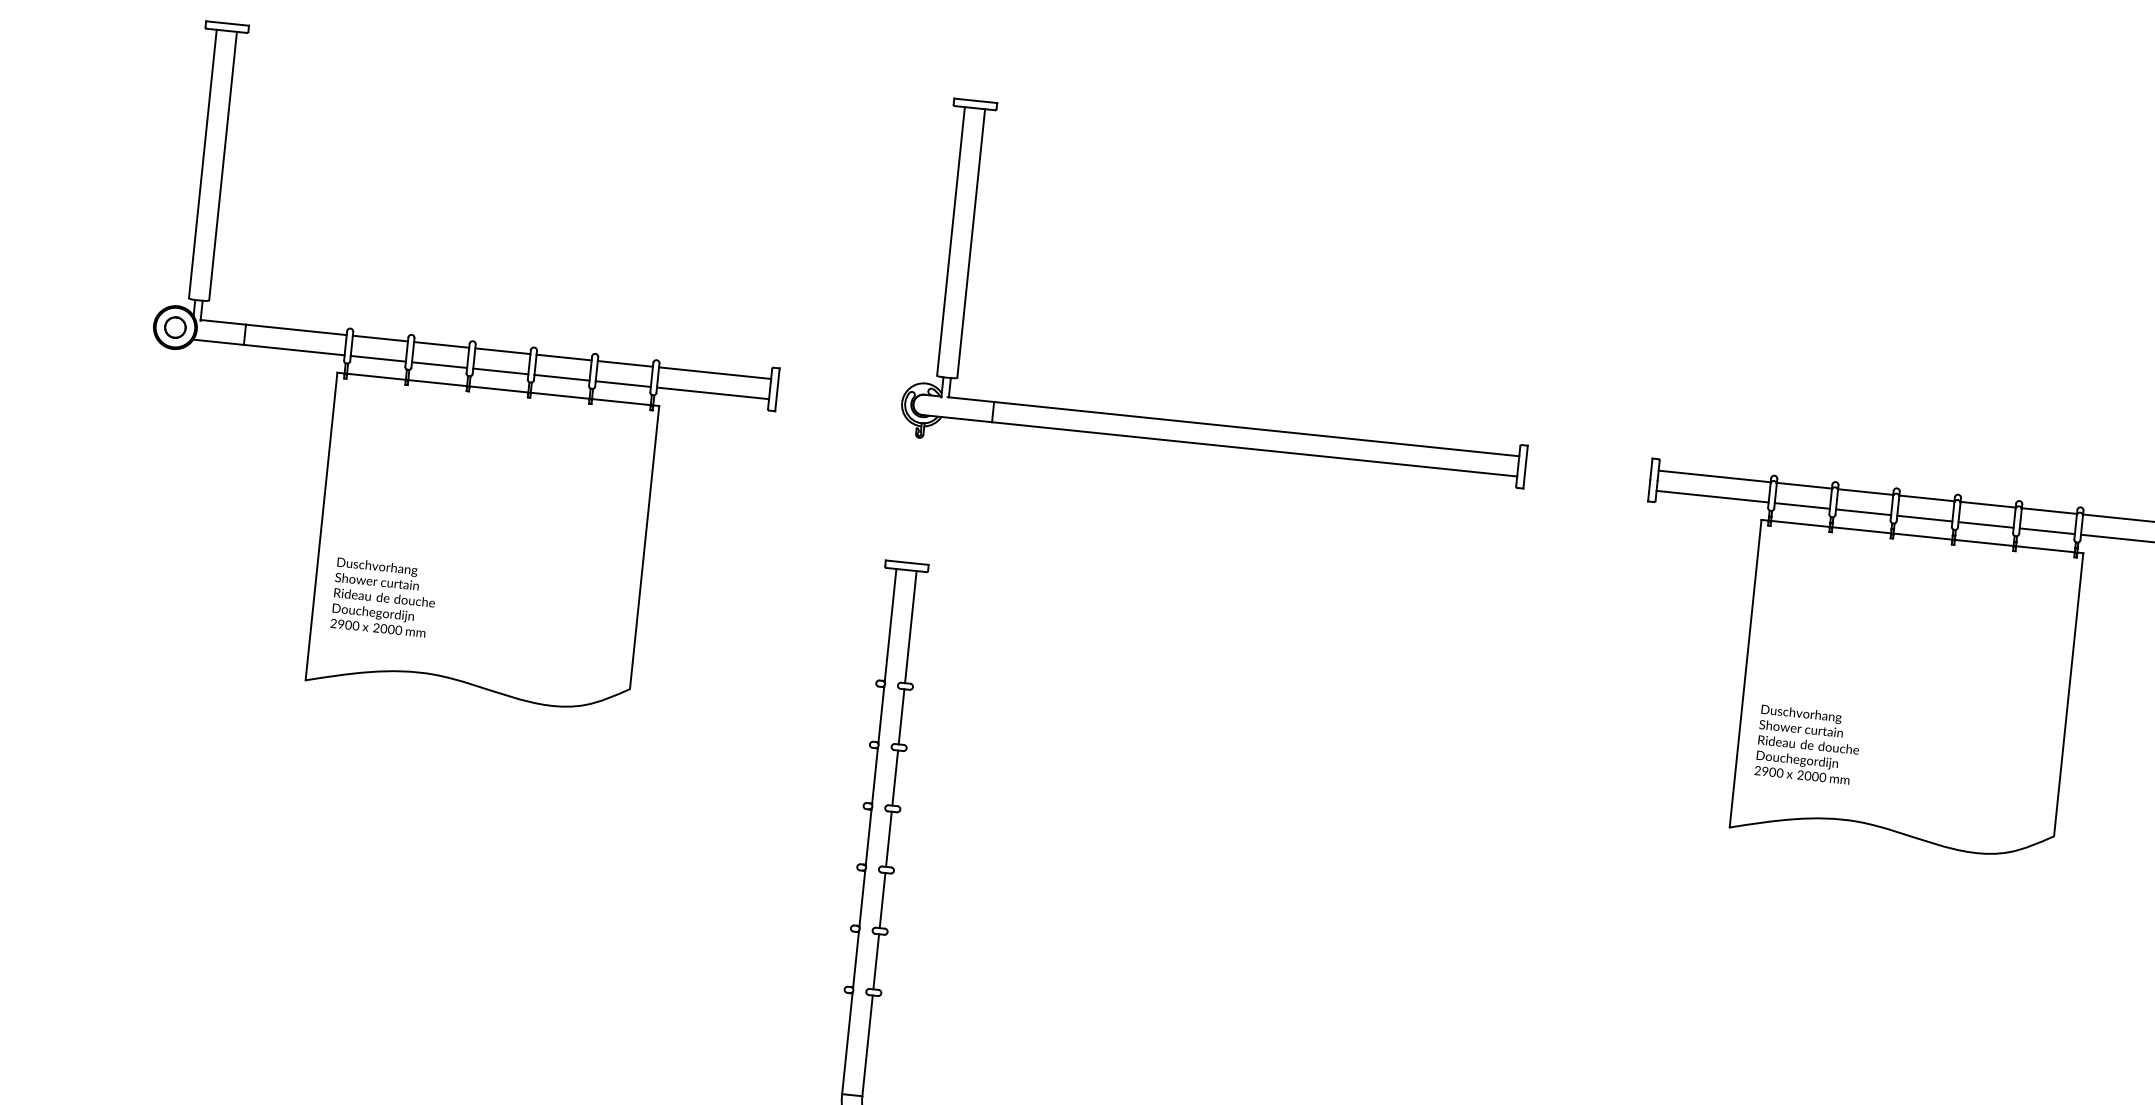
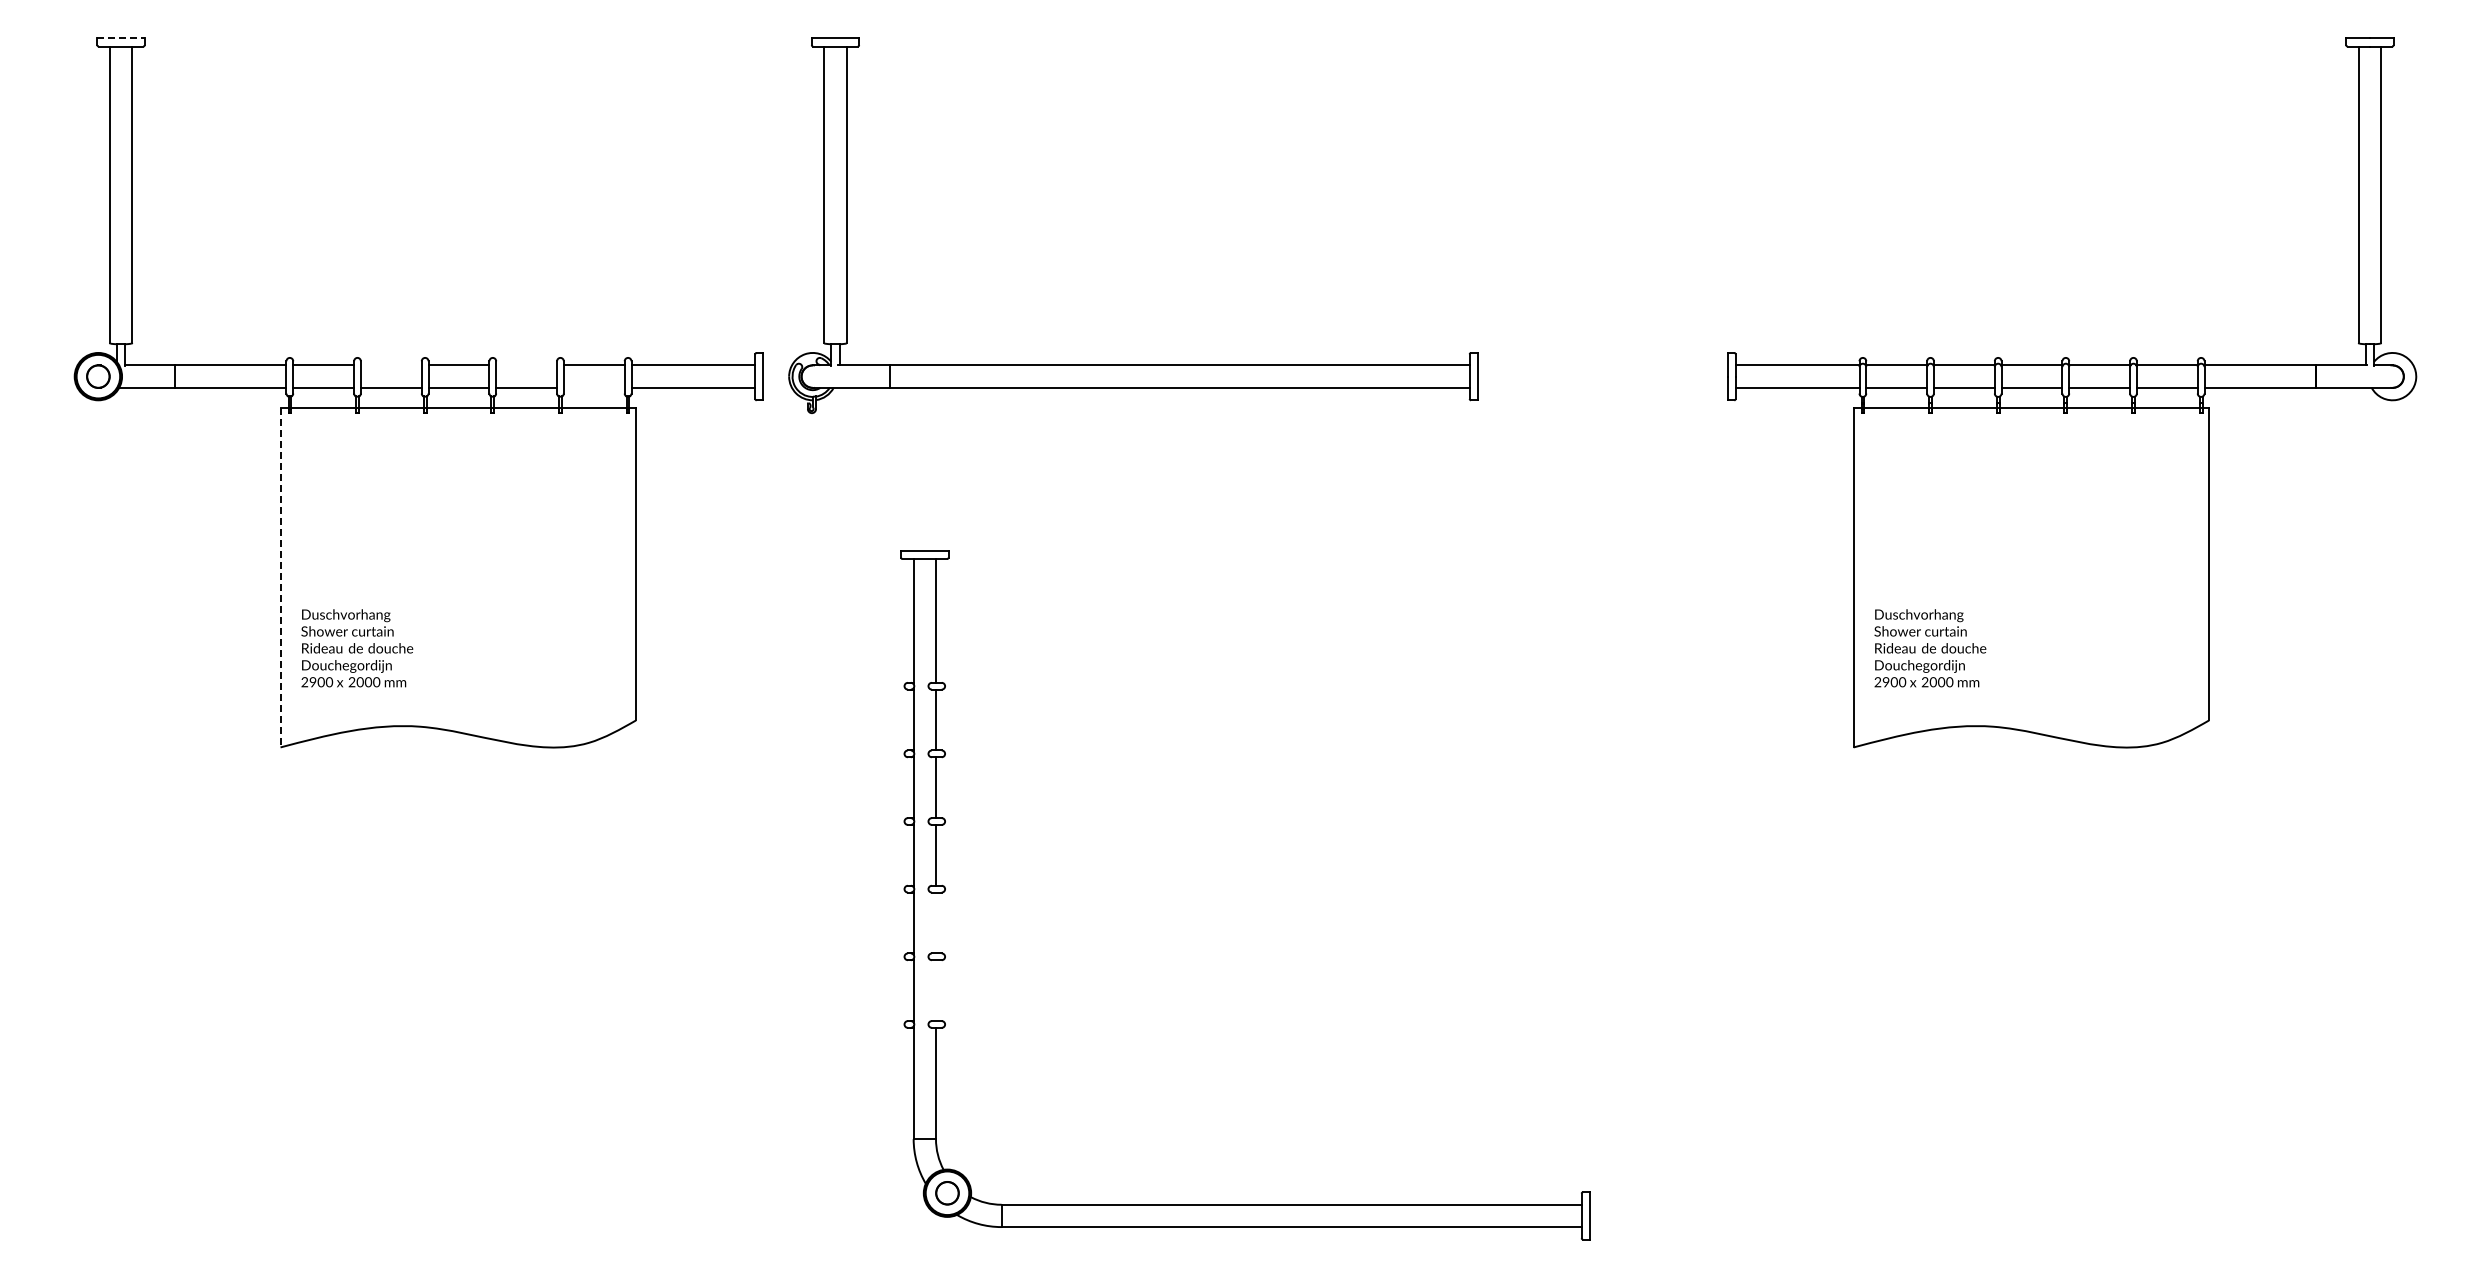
line: (227, 23) -> (121, 38), solid -> dashed
line: (440, 344) -> (390, 365), removed
line: (564, 357) -> (526, 365), removed
line: (622, 383) -> (593, 387), removed
part: (1215, 423) -> (1133, 364), moved
line: (321, 526) -> (280, 577), solid -> dashed
line: (882, 900) -> (935, 922), removed
line: (875, 961) -> (935, 990), removed

